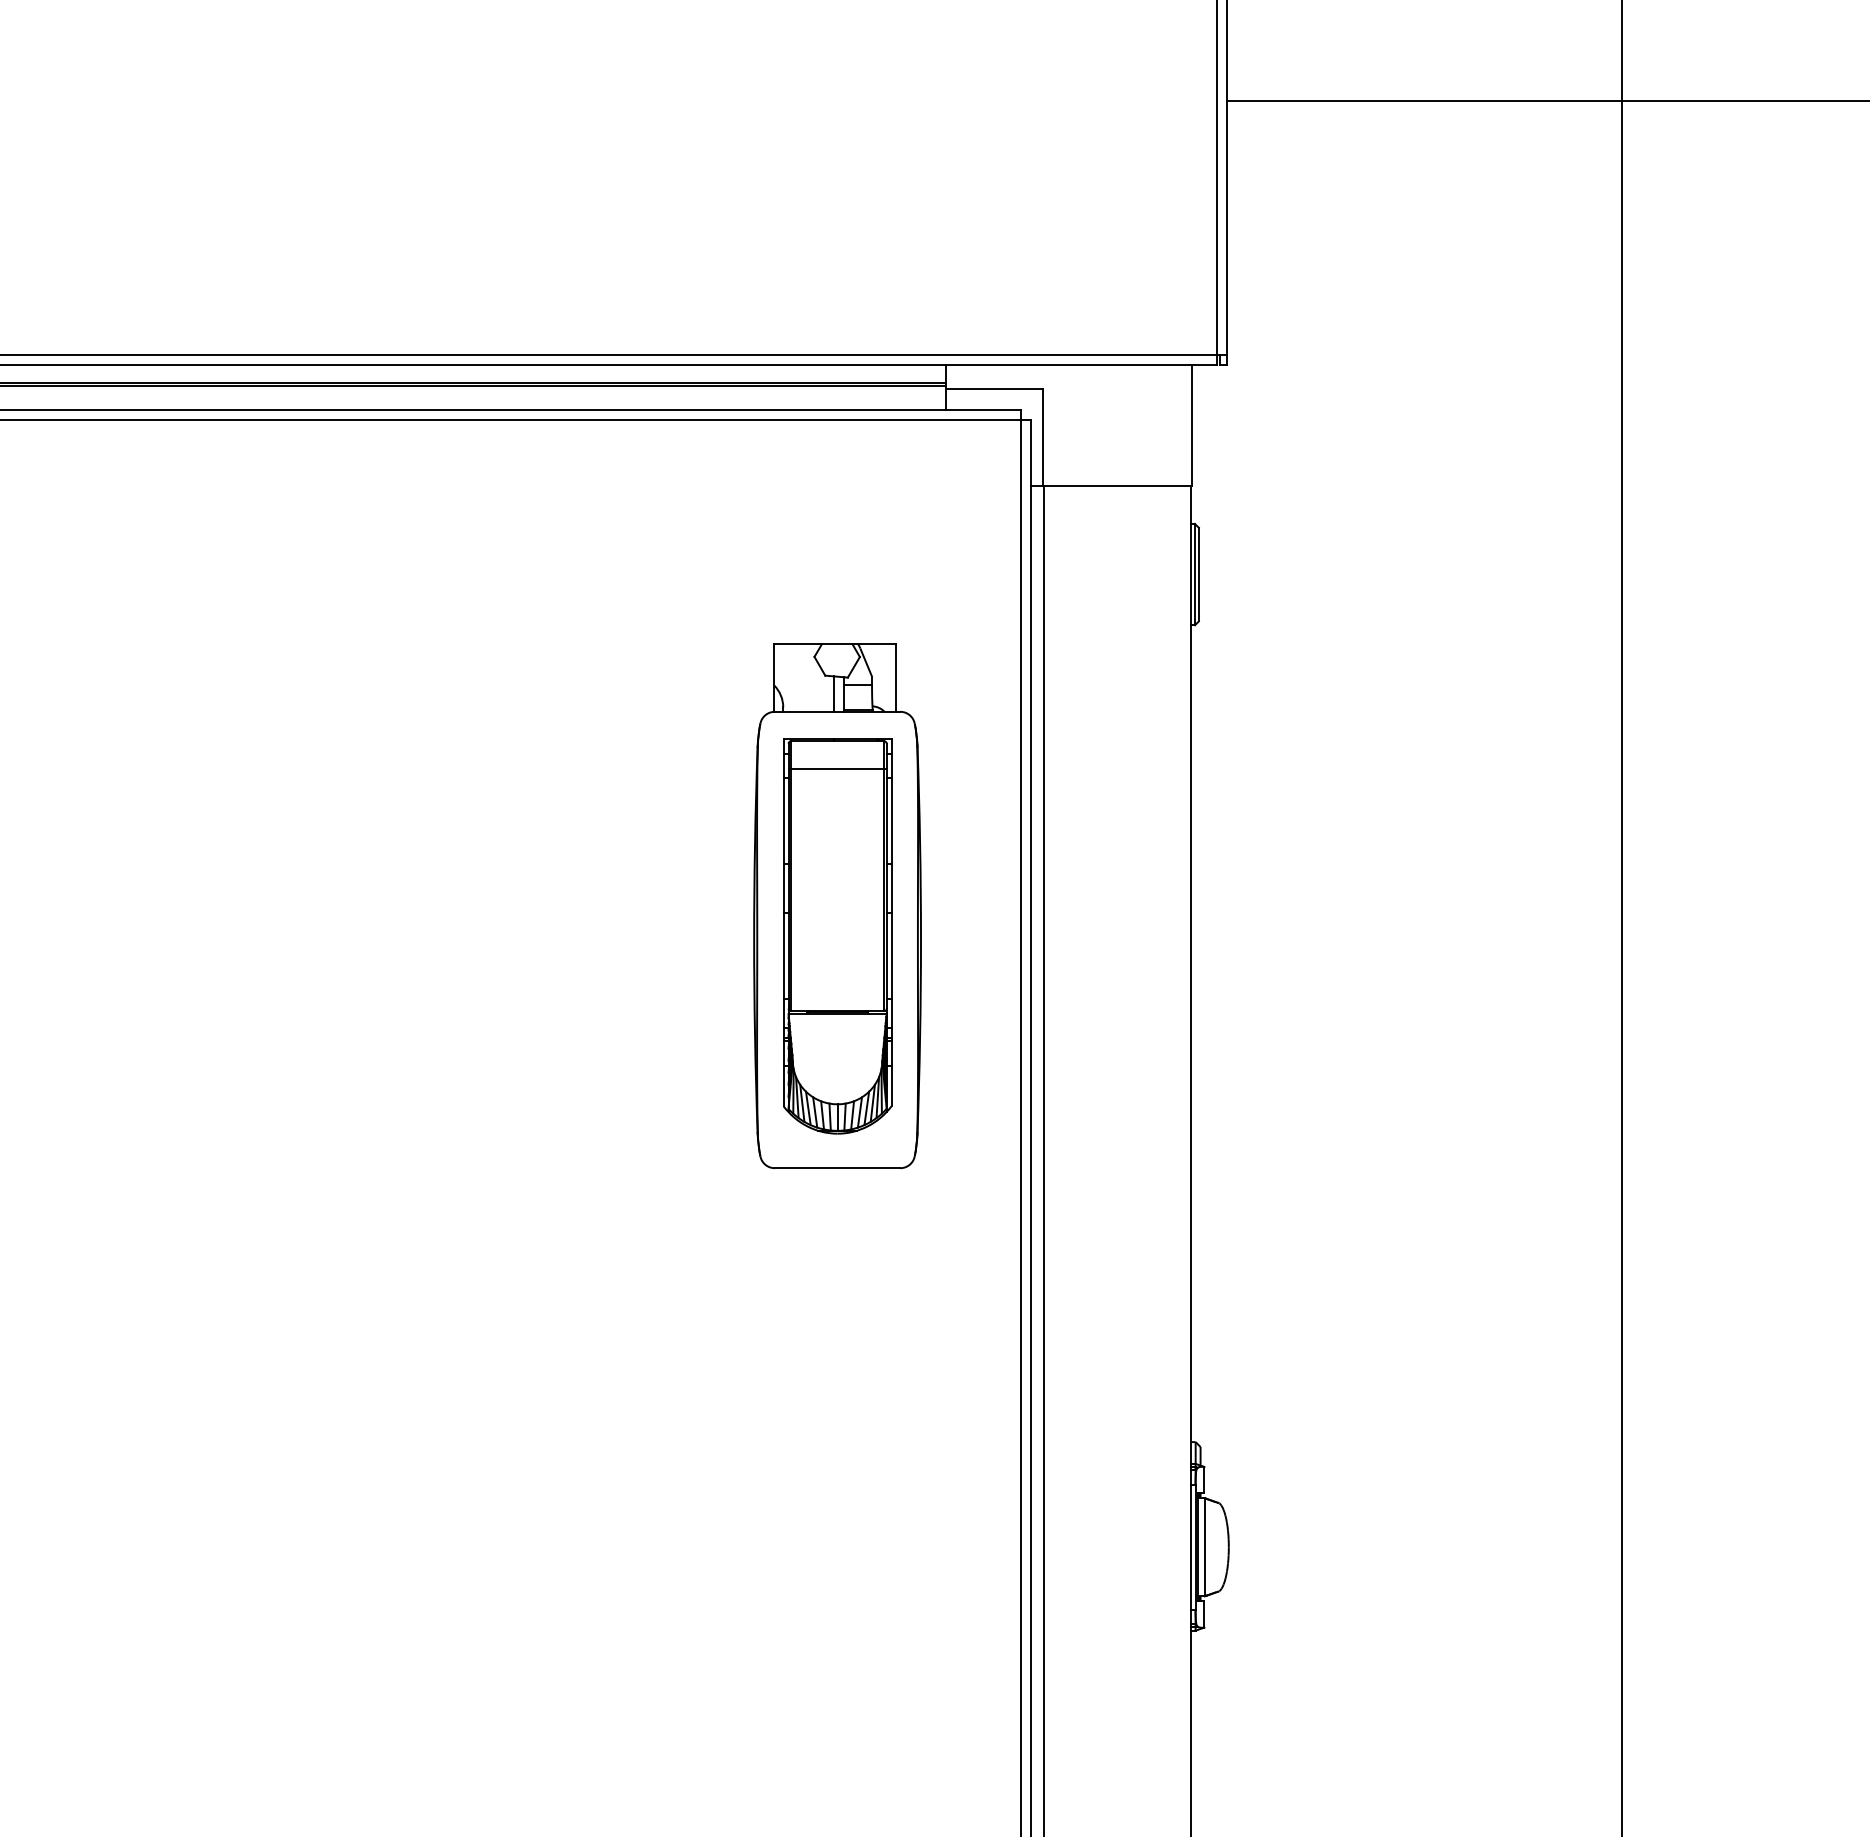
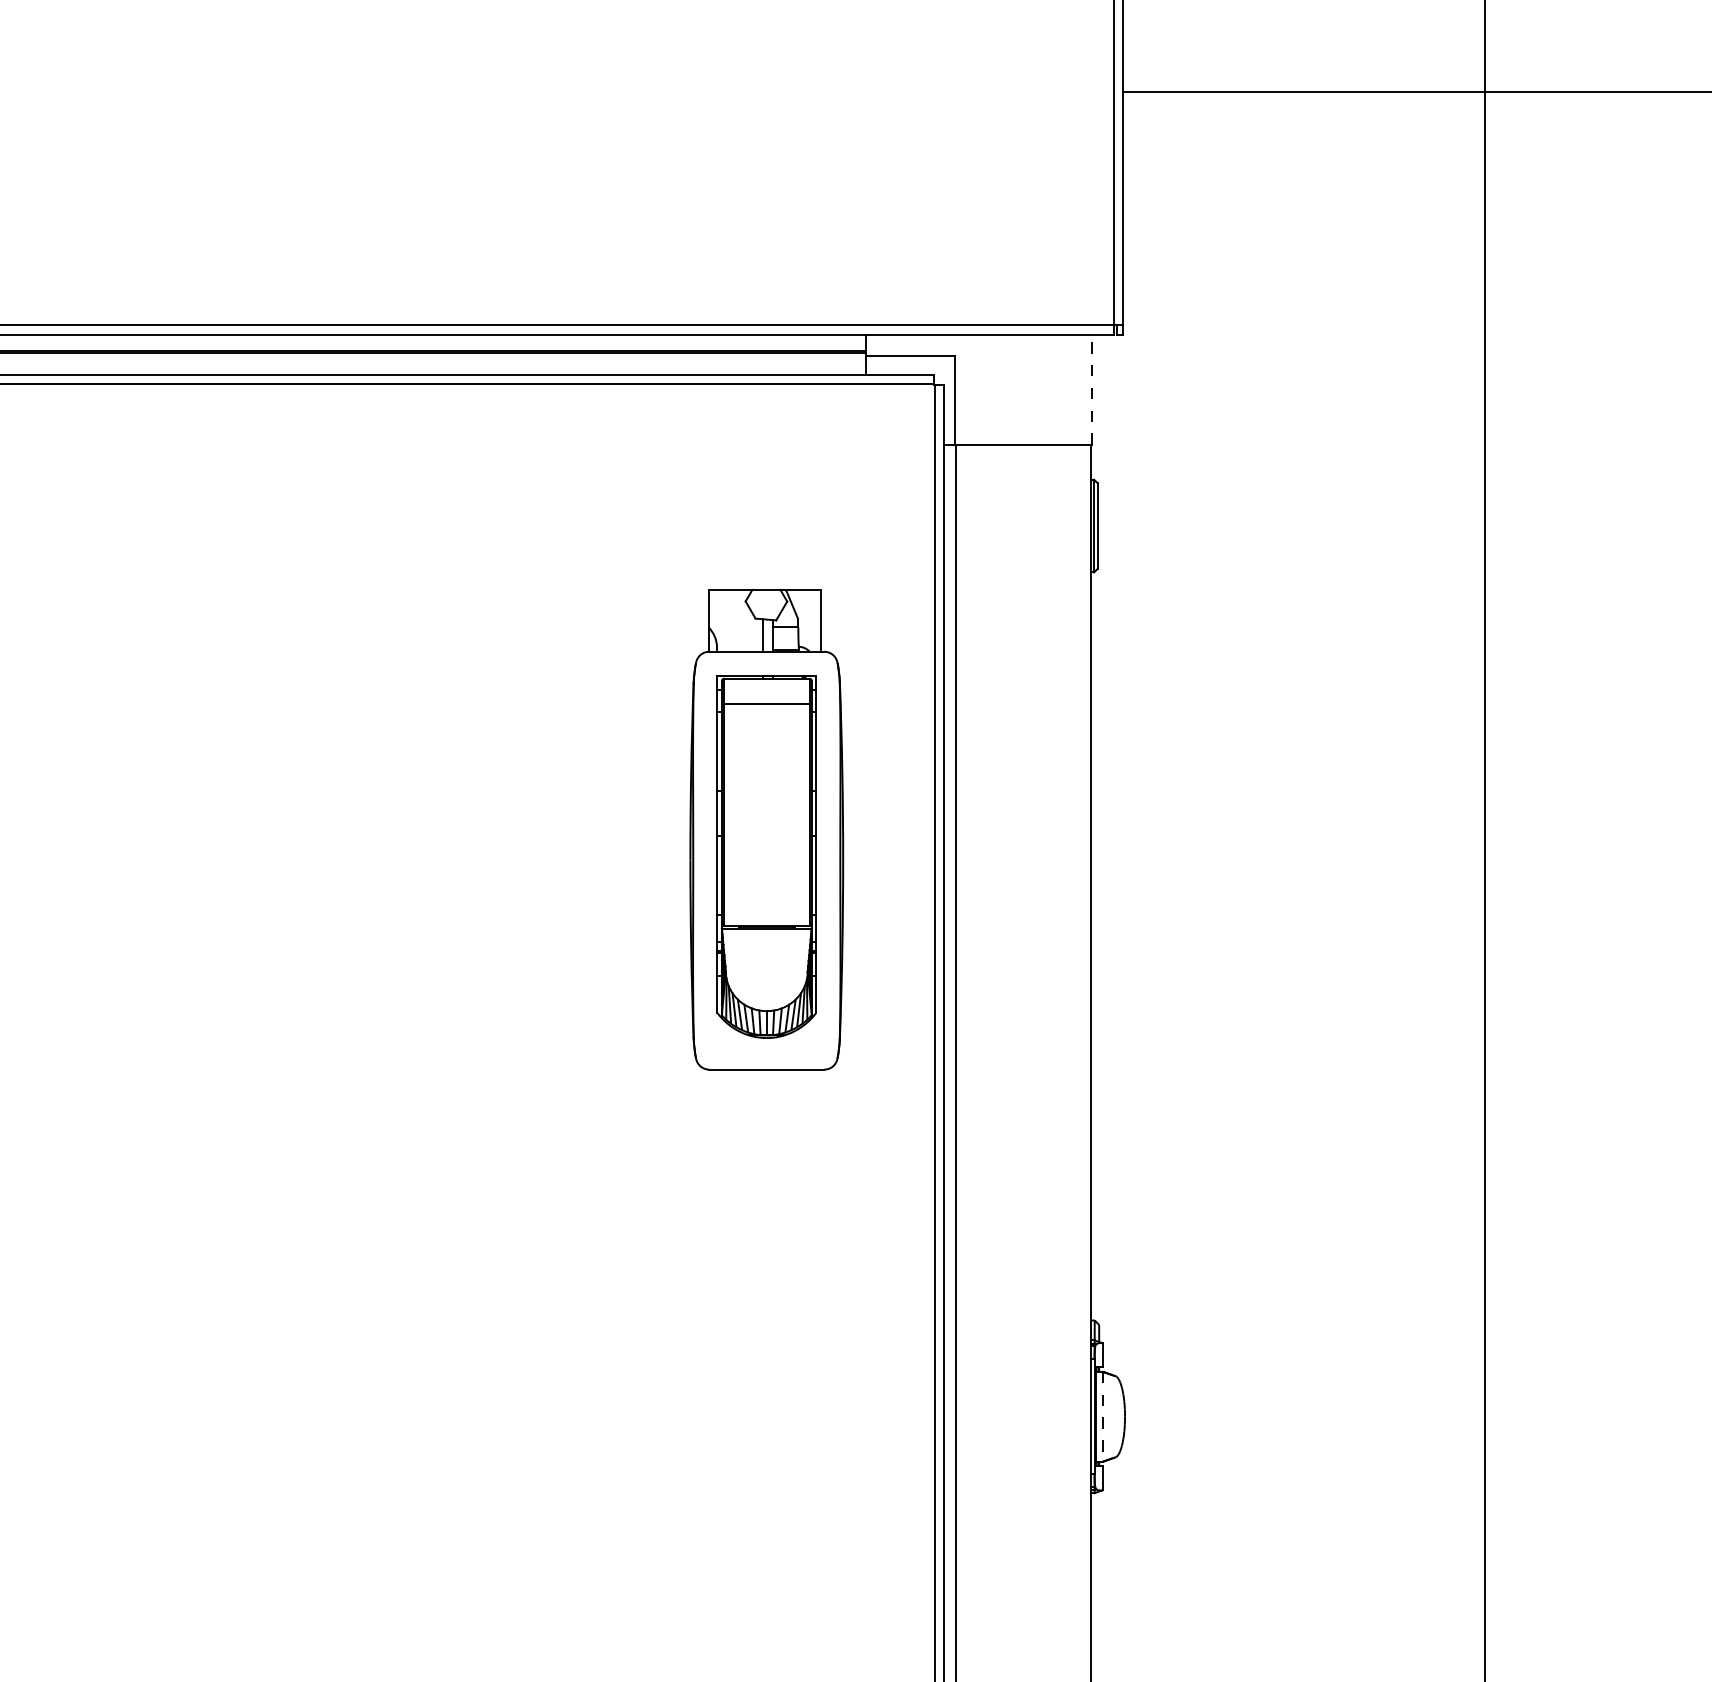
line: (1192, 425) -> (1091, 389), solid -> dashed
line: (1204, 1547) -> (1102, 1416), solid -> dashed

